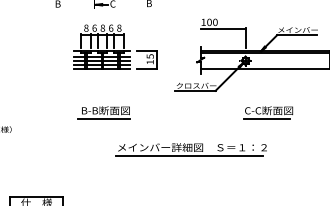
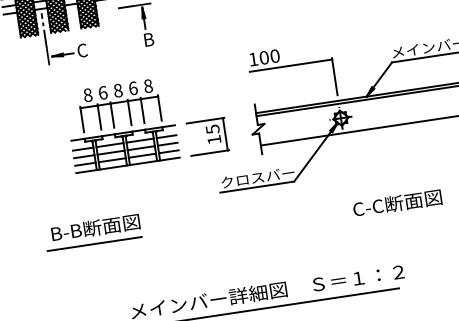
part: (115, 46) -> (146, 120), moved
part: (103, 112) -> (91, 231), moved
line: (266, 119) -> (395, 220), removed

